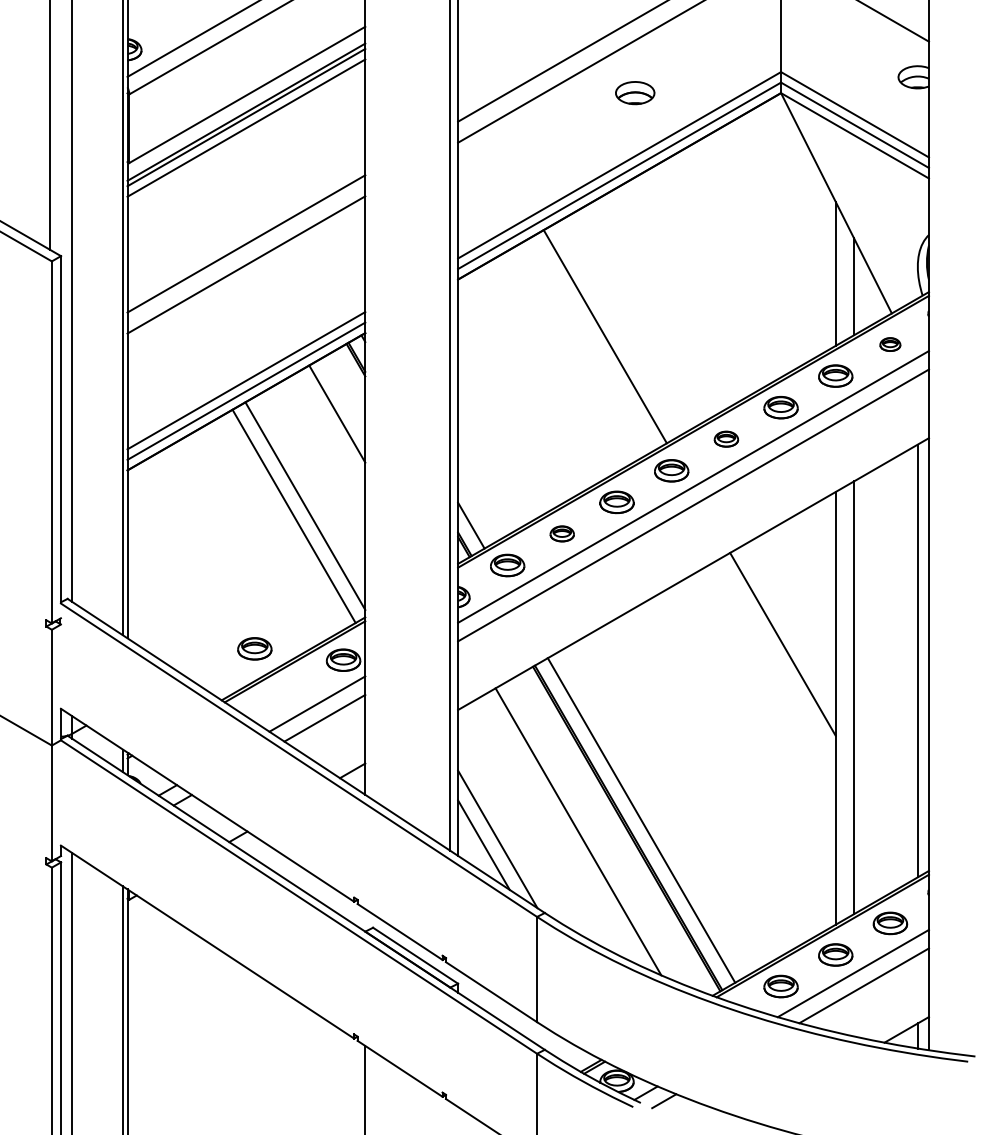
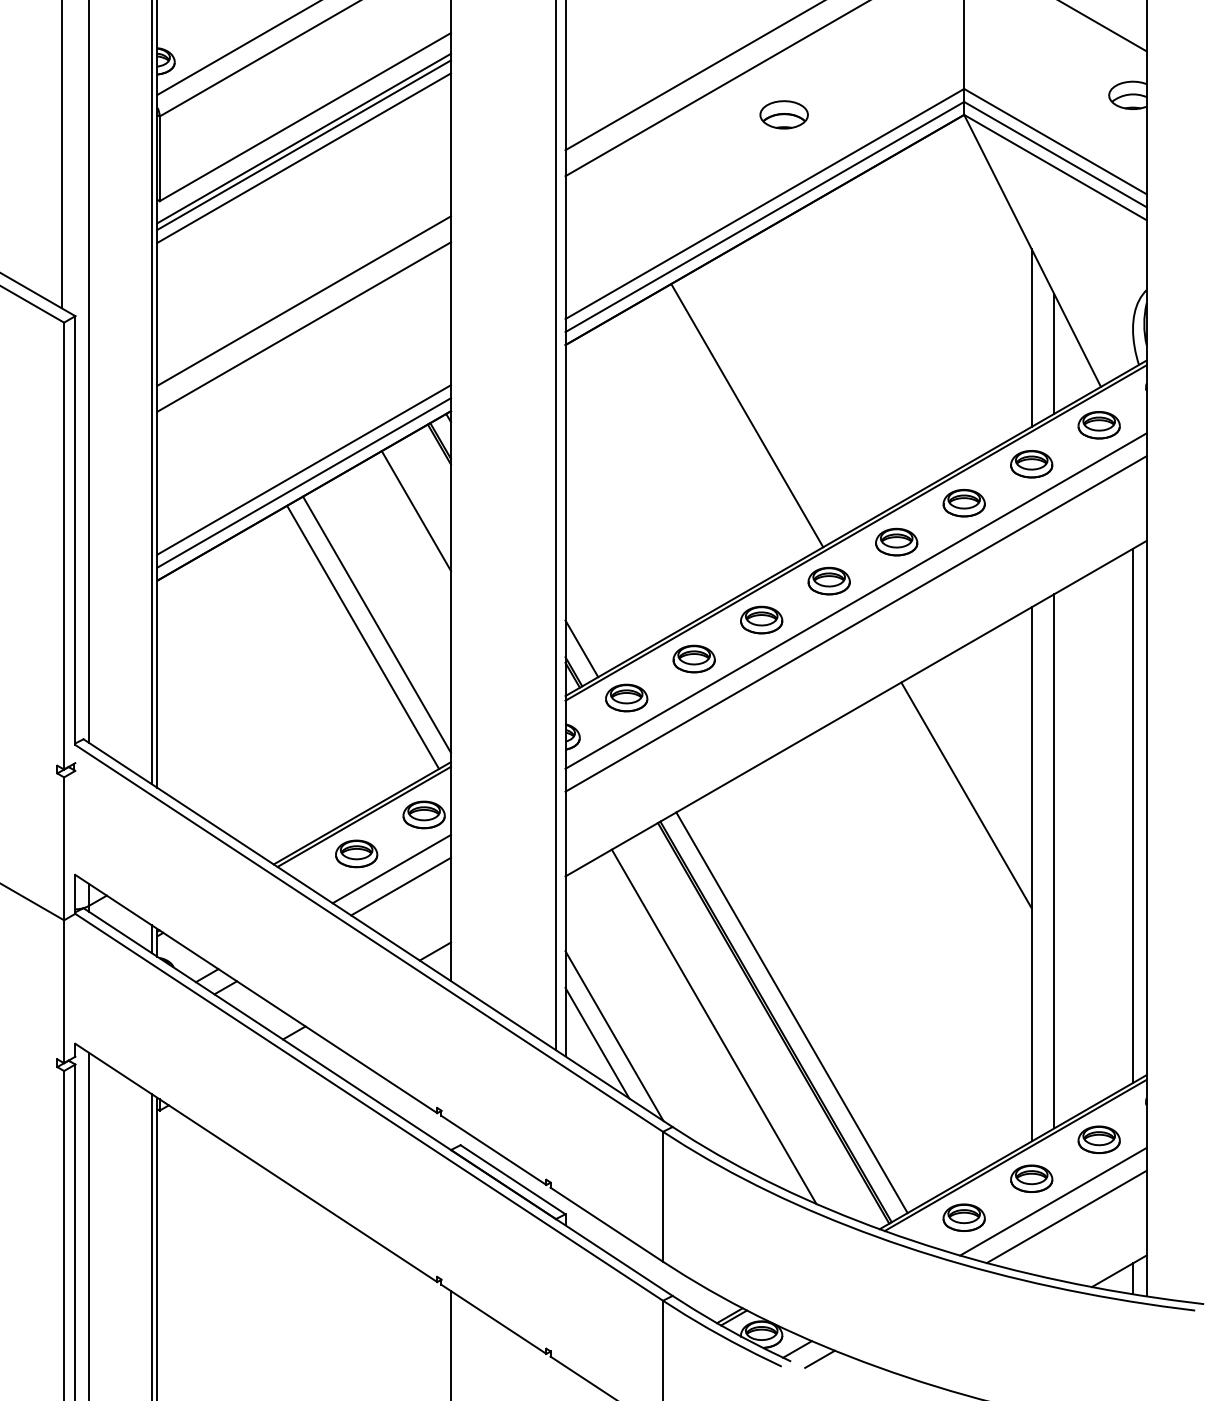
part: (889, 344) -> (1098, 425), size x1.67
part: (726, 438) -> (896, 541), size x1.43
part: (561, 533) -> (693, 658), size x1.43
part: (254, 648) -> (356, 853), moved

